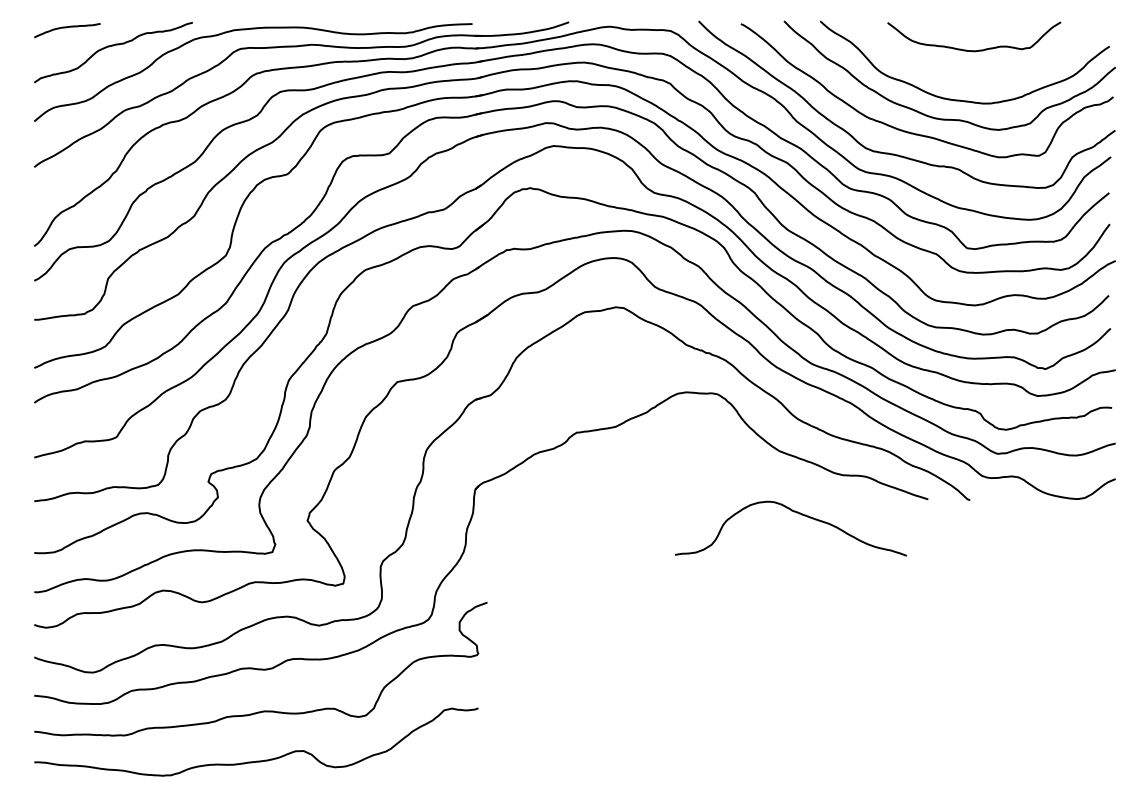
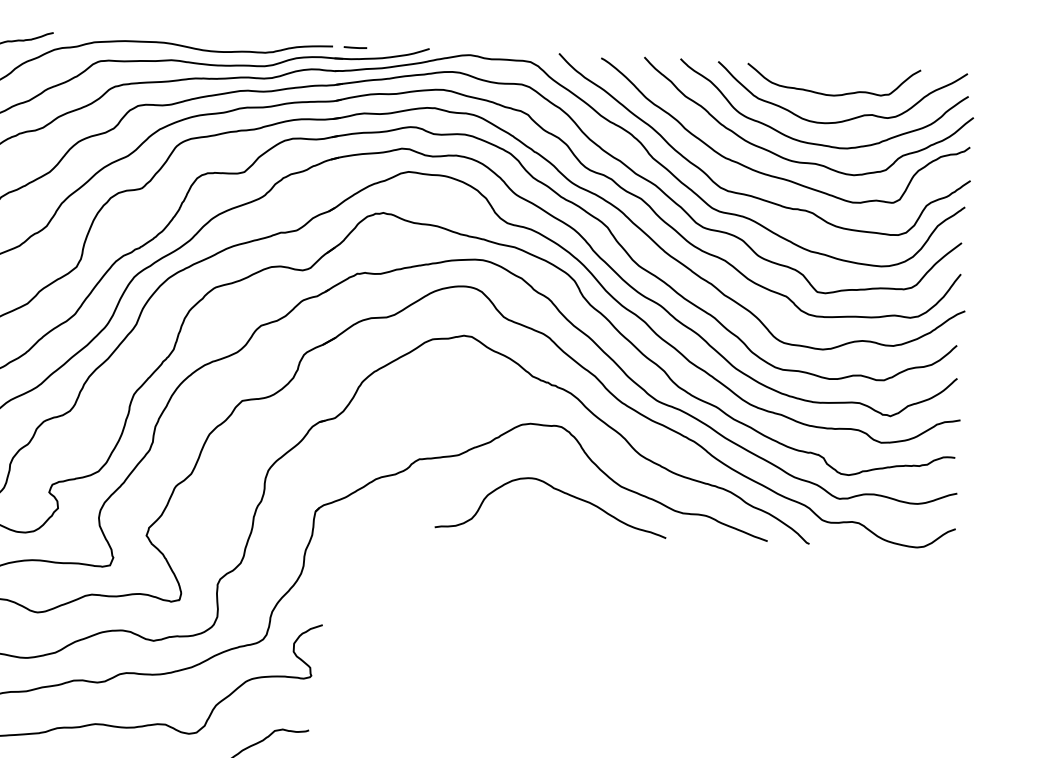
line: (494, 24) -> (354, 47), added
curve: (991, 73) -> (849, 118), added
curve: (794, 512) -> (555, 490), moved

